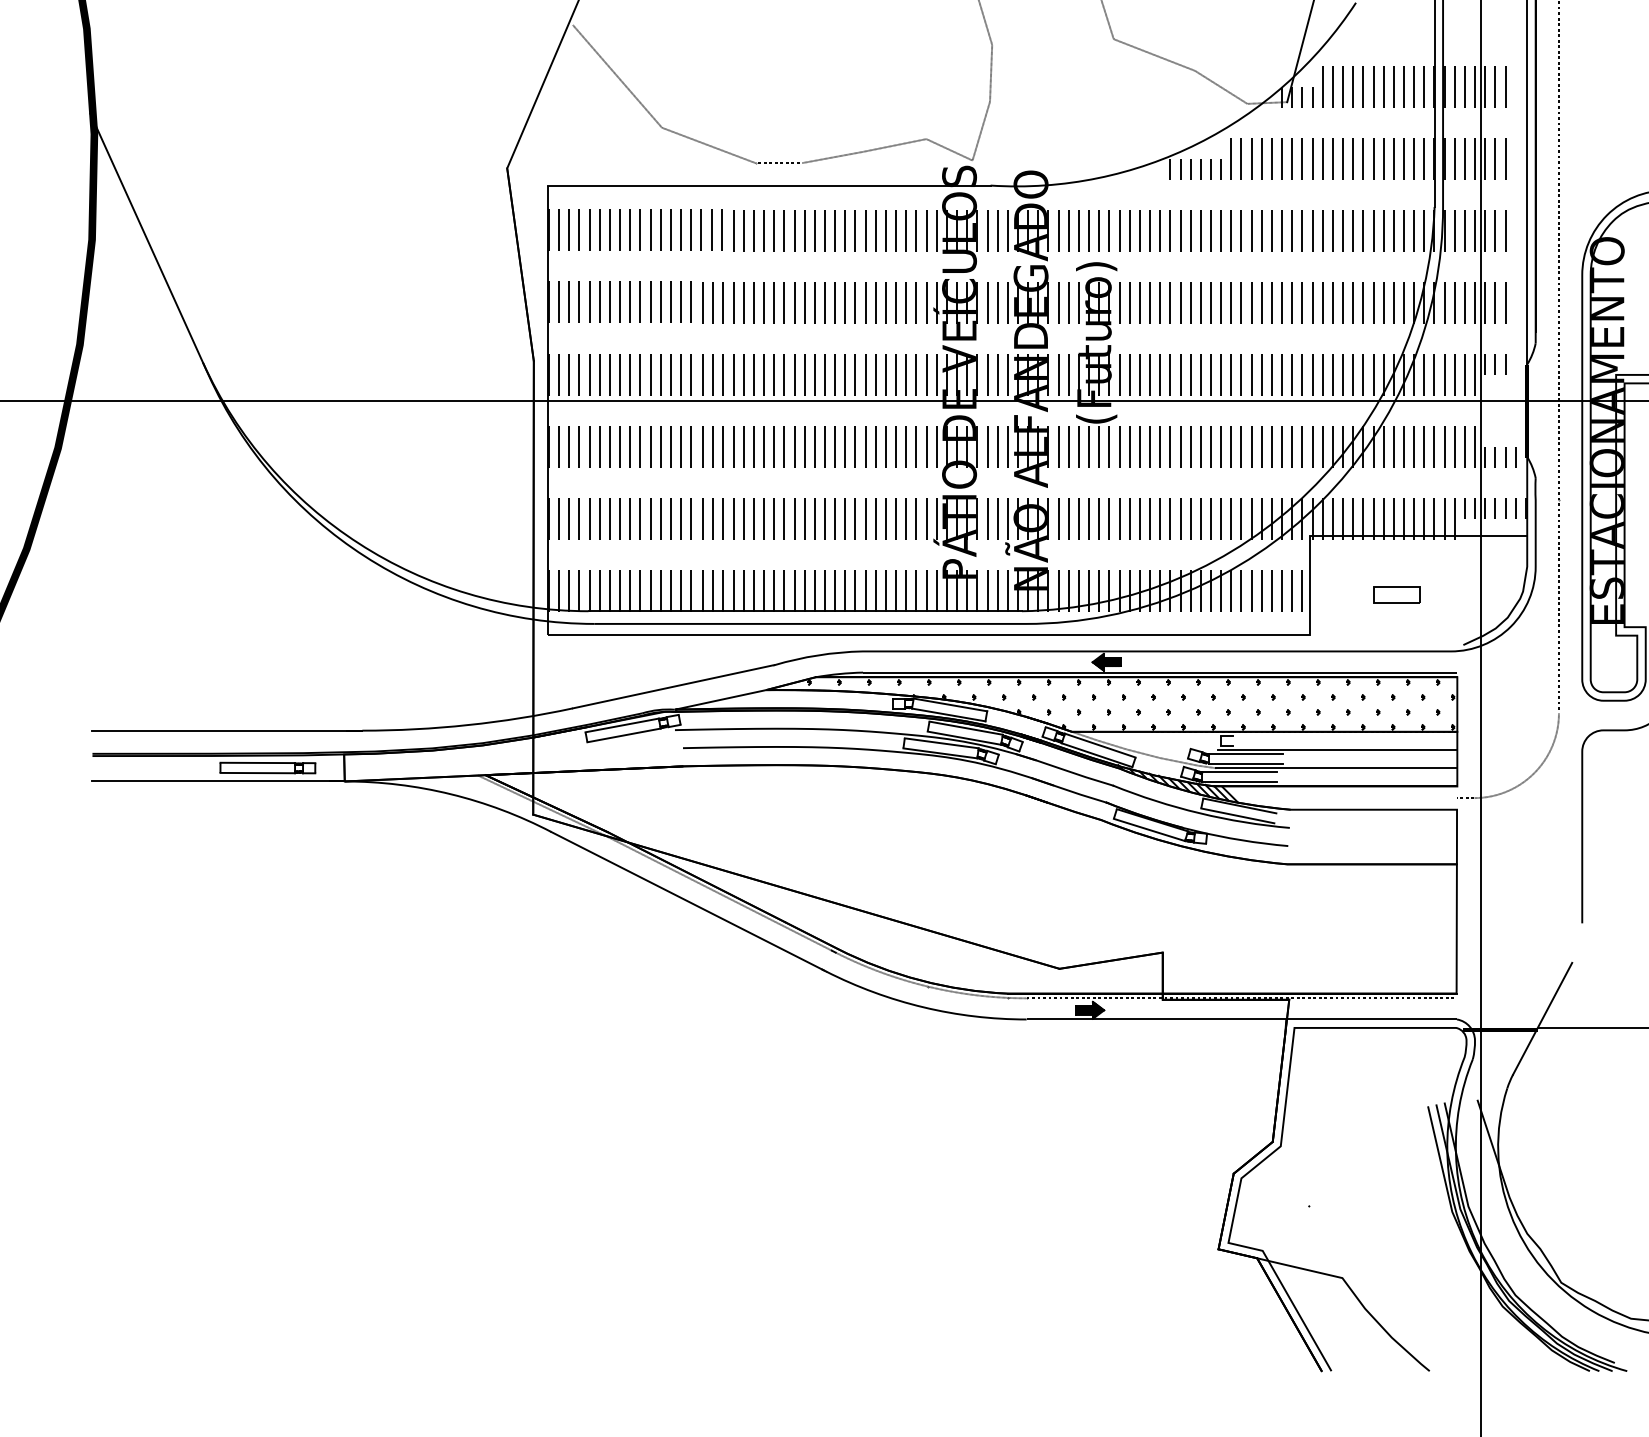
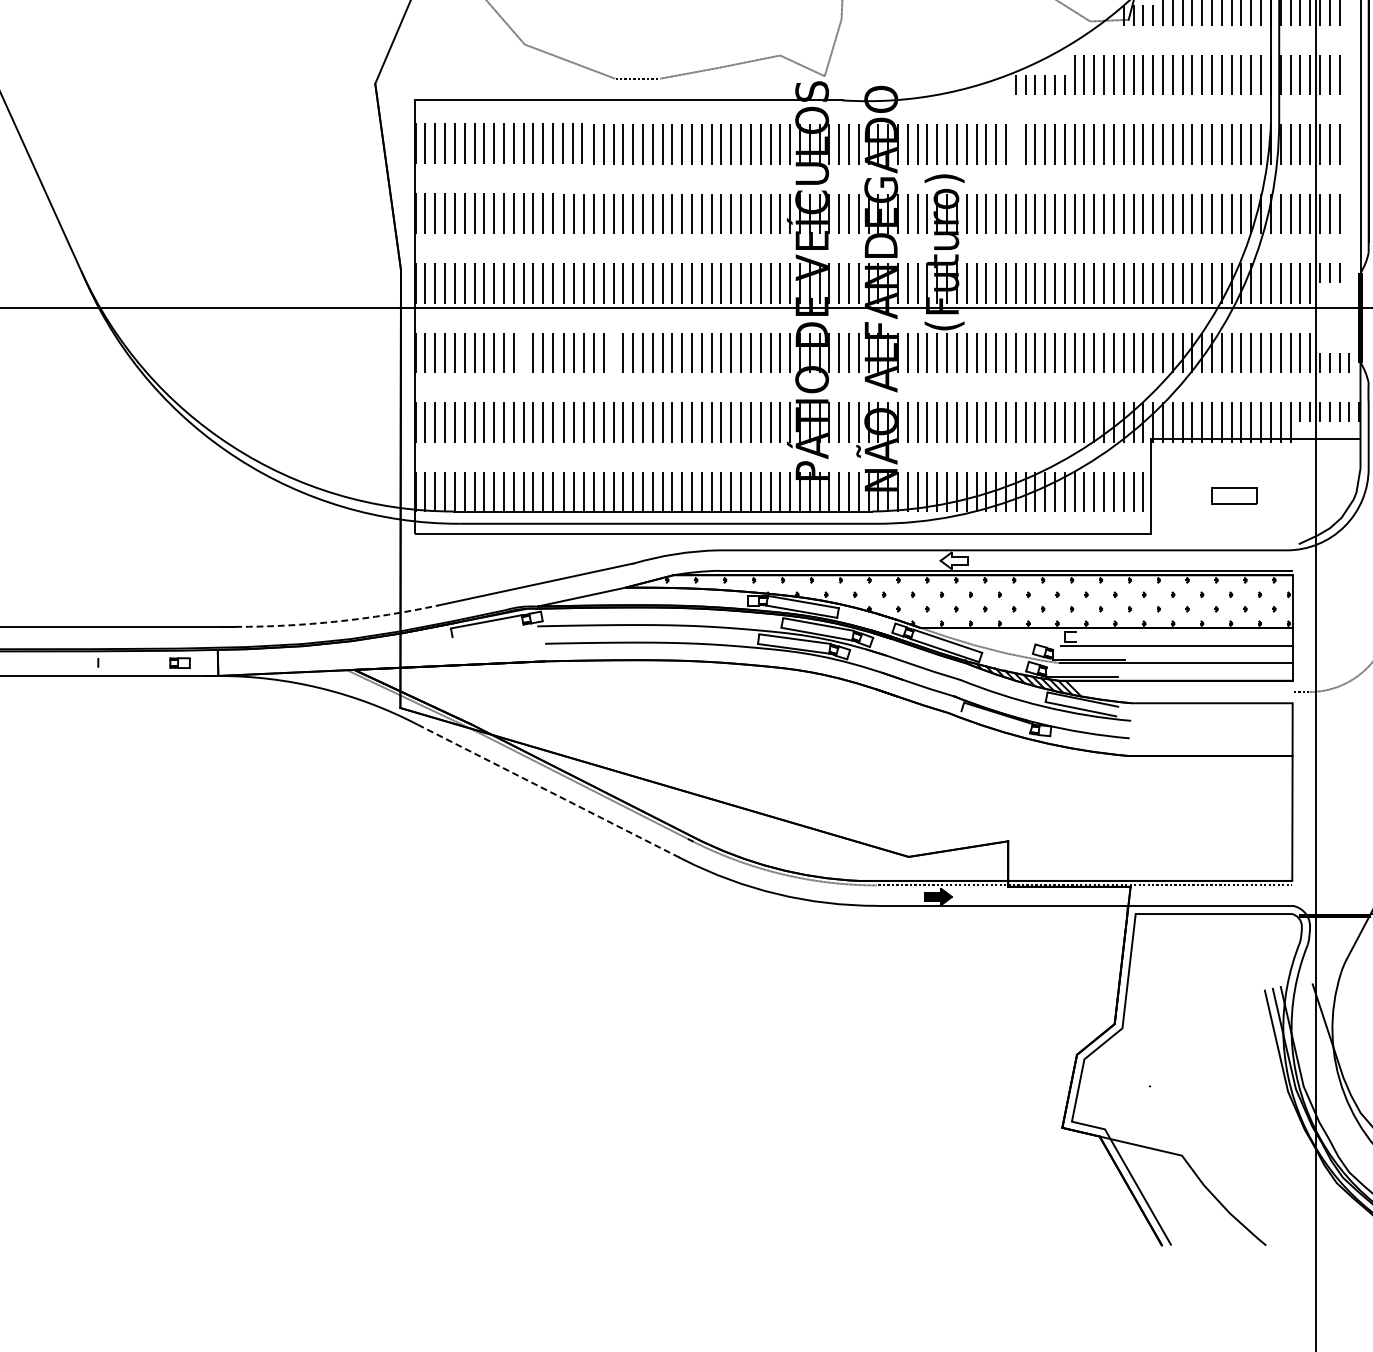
line: (1169, 230) -> (1014, 143), removed
line: (660, 446) -> (523, 352), removed
line: (753, 446) -> (613, 352), removed
hatch: (1106, 661) -> (954, 560), removed
arc: (468, 725) -> (337, 621), solid -> dashed
line: (623, 735) -> (487, 631), removed
line: (1245, 754) -> (1088, 649), removed
line: (257, 762) -> (134, 657), removed
line: (257, 772) -> (134, 667), removed
line: (1238, 772) -> (1081, 667), removed
line: (1149, 829) -> (995, 722), removed
line: (688, 901) -> (550, 791), solid -> dashed

